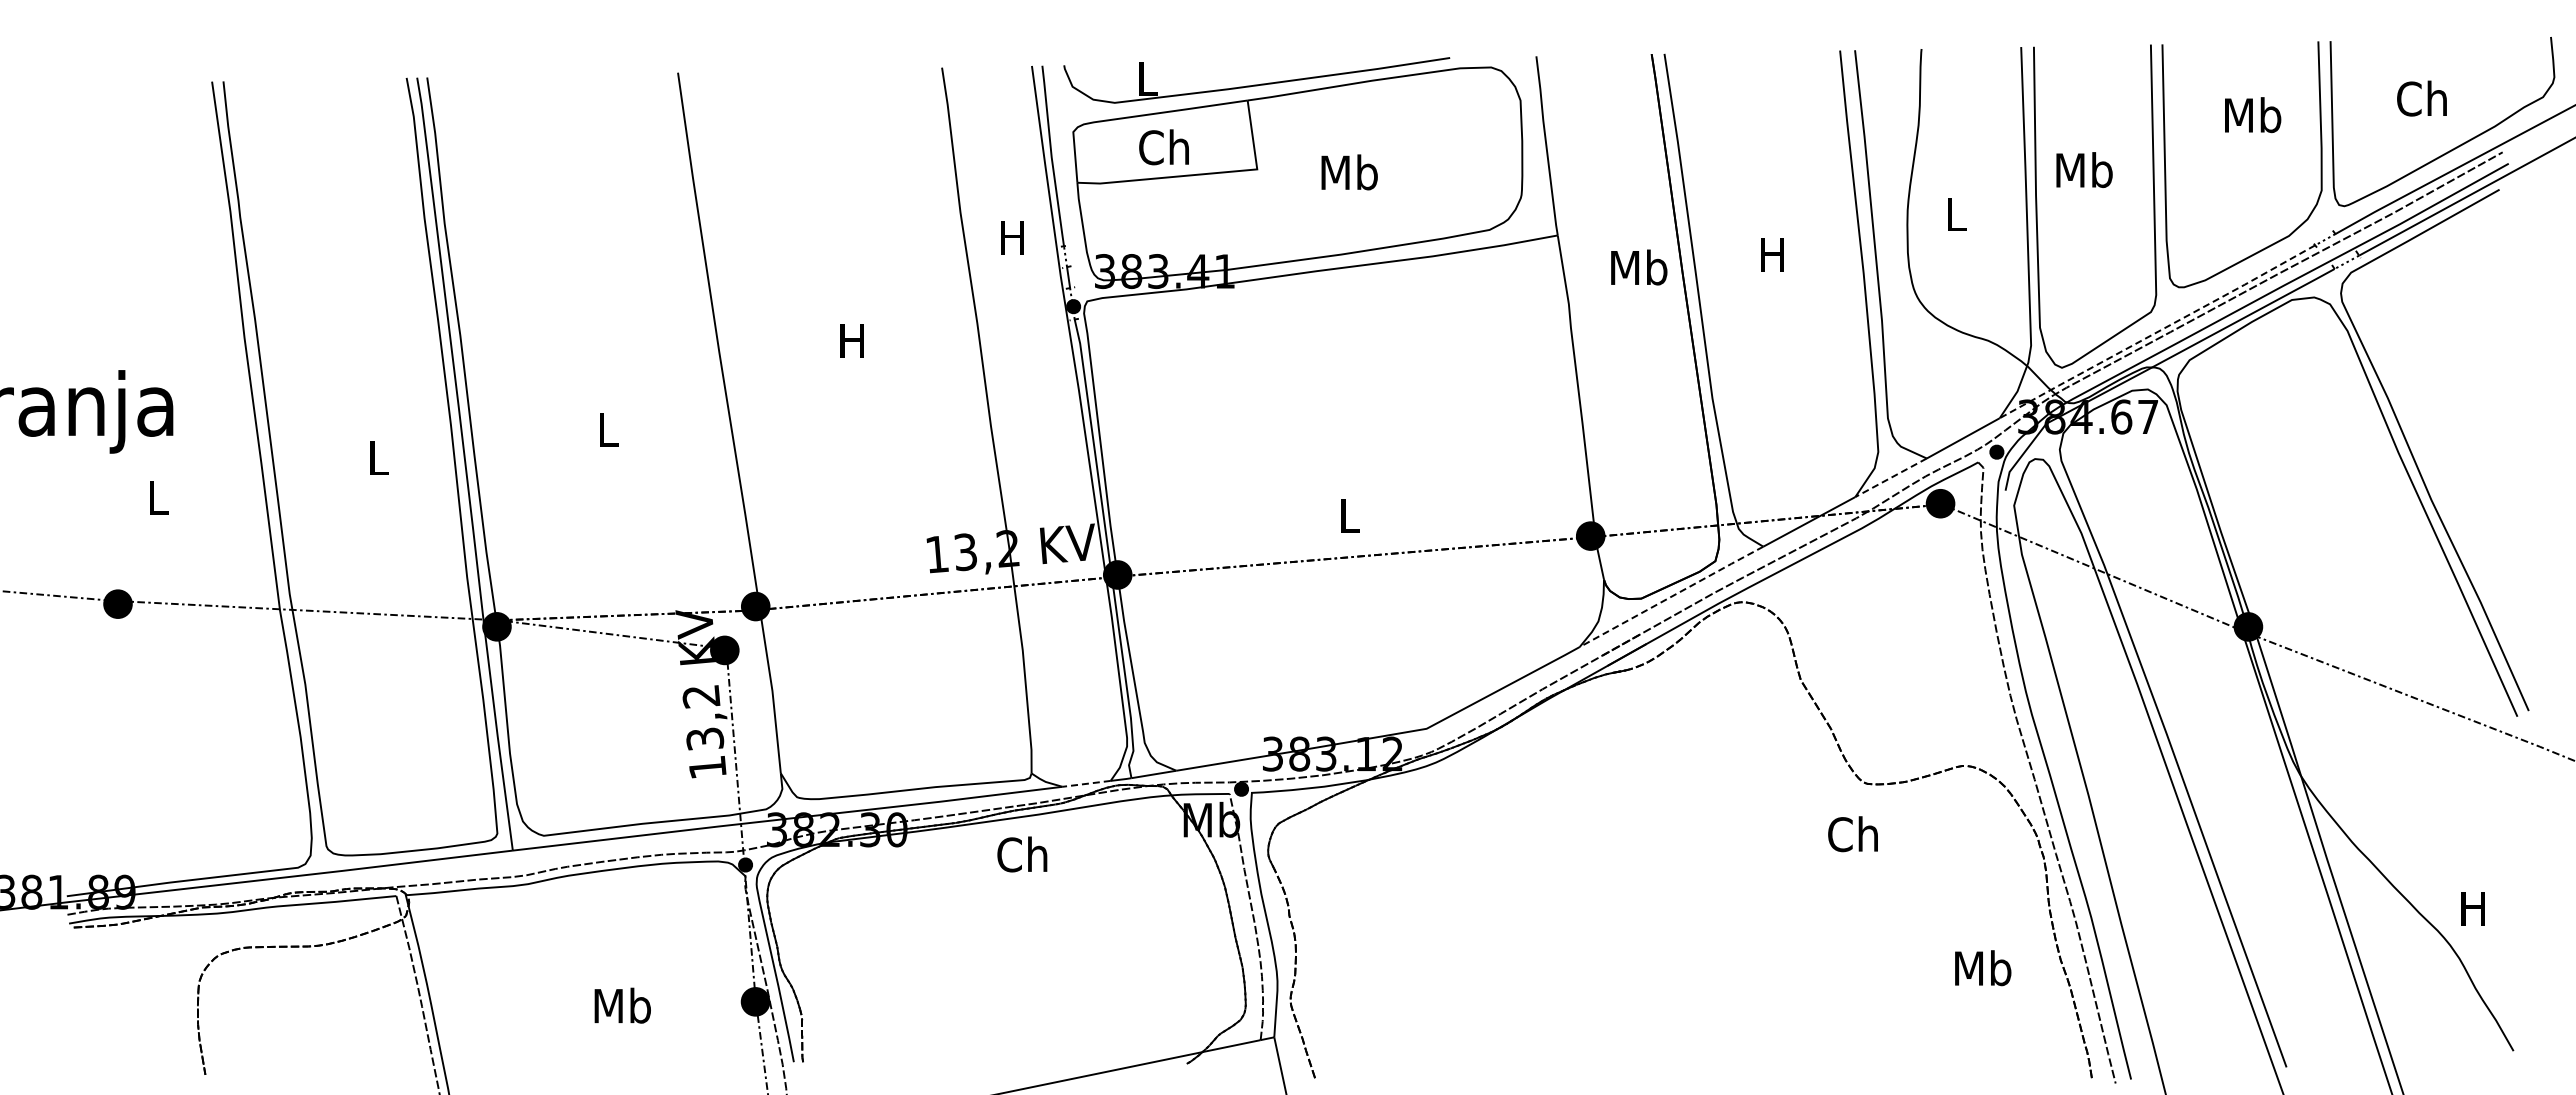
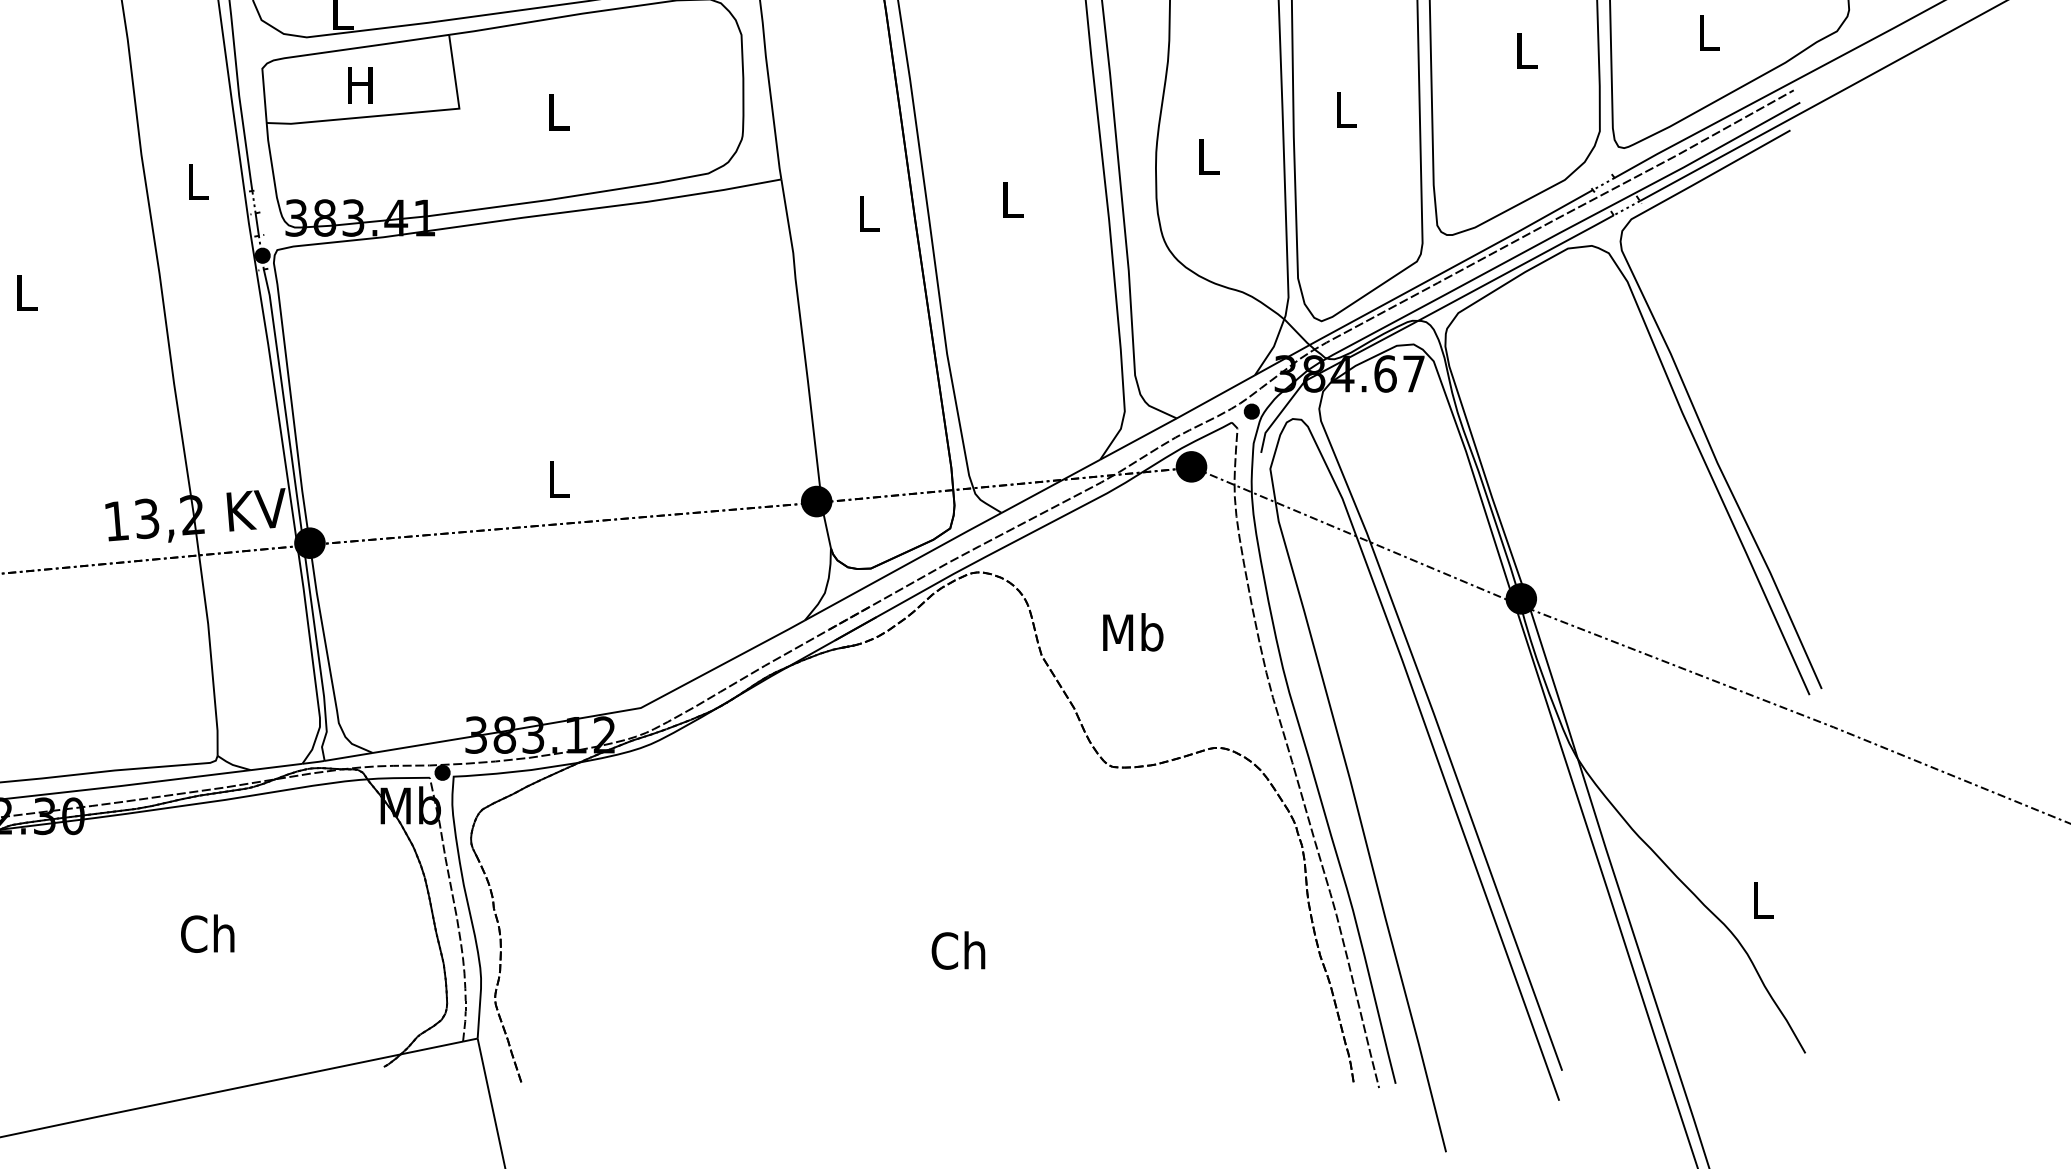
text: (2421, 98) -> (1706, 32), Ch -> L
text: (2253, 115) -> (1526, 50), Mb -> L
text: (1163, 147) -> (358, 85), Ch -> H
text: (2084, 170) -> (1345, 109), Mb -> L
text: (1349, 172) -> (558, 111), Mb -> L
text: (1012, 237) -> (197, 181), H -> L
text: (1772, 254) -> (1011, 199), H -> L
text: (1639, 267) -> (868, 213), Mb -> L
line: (2157, 332) -> (1423, 283), dashed -> solid
text: (851, 340) -> (24, 291), H -> L
line: (1891, 477) -> (1138, 438), dashed -> solid
line: (1671, 596) -> (903, 566), dashed -> solid
line: (1086, 783) -> (276, 766), dashed -> solid
text: (1852, 834) -> (957, 950), moved
text: (1022, 854) -> (207, 933), moved
text: (2472, 908) -> (1761, 900), H -> L
text: (1983, 968) -> (1133, 632), moved

